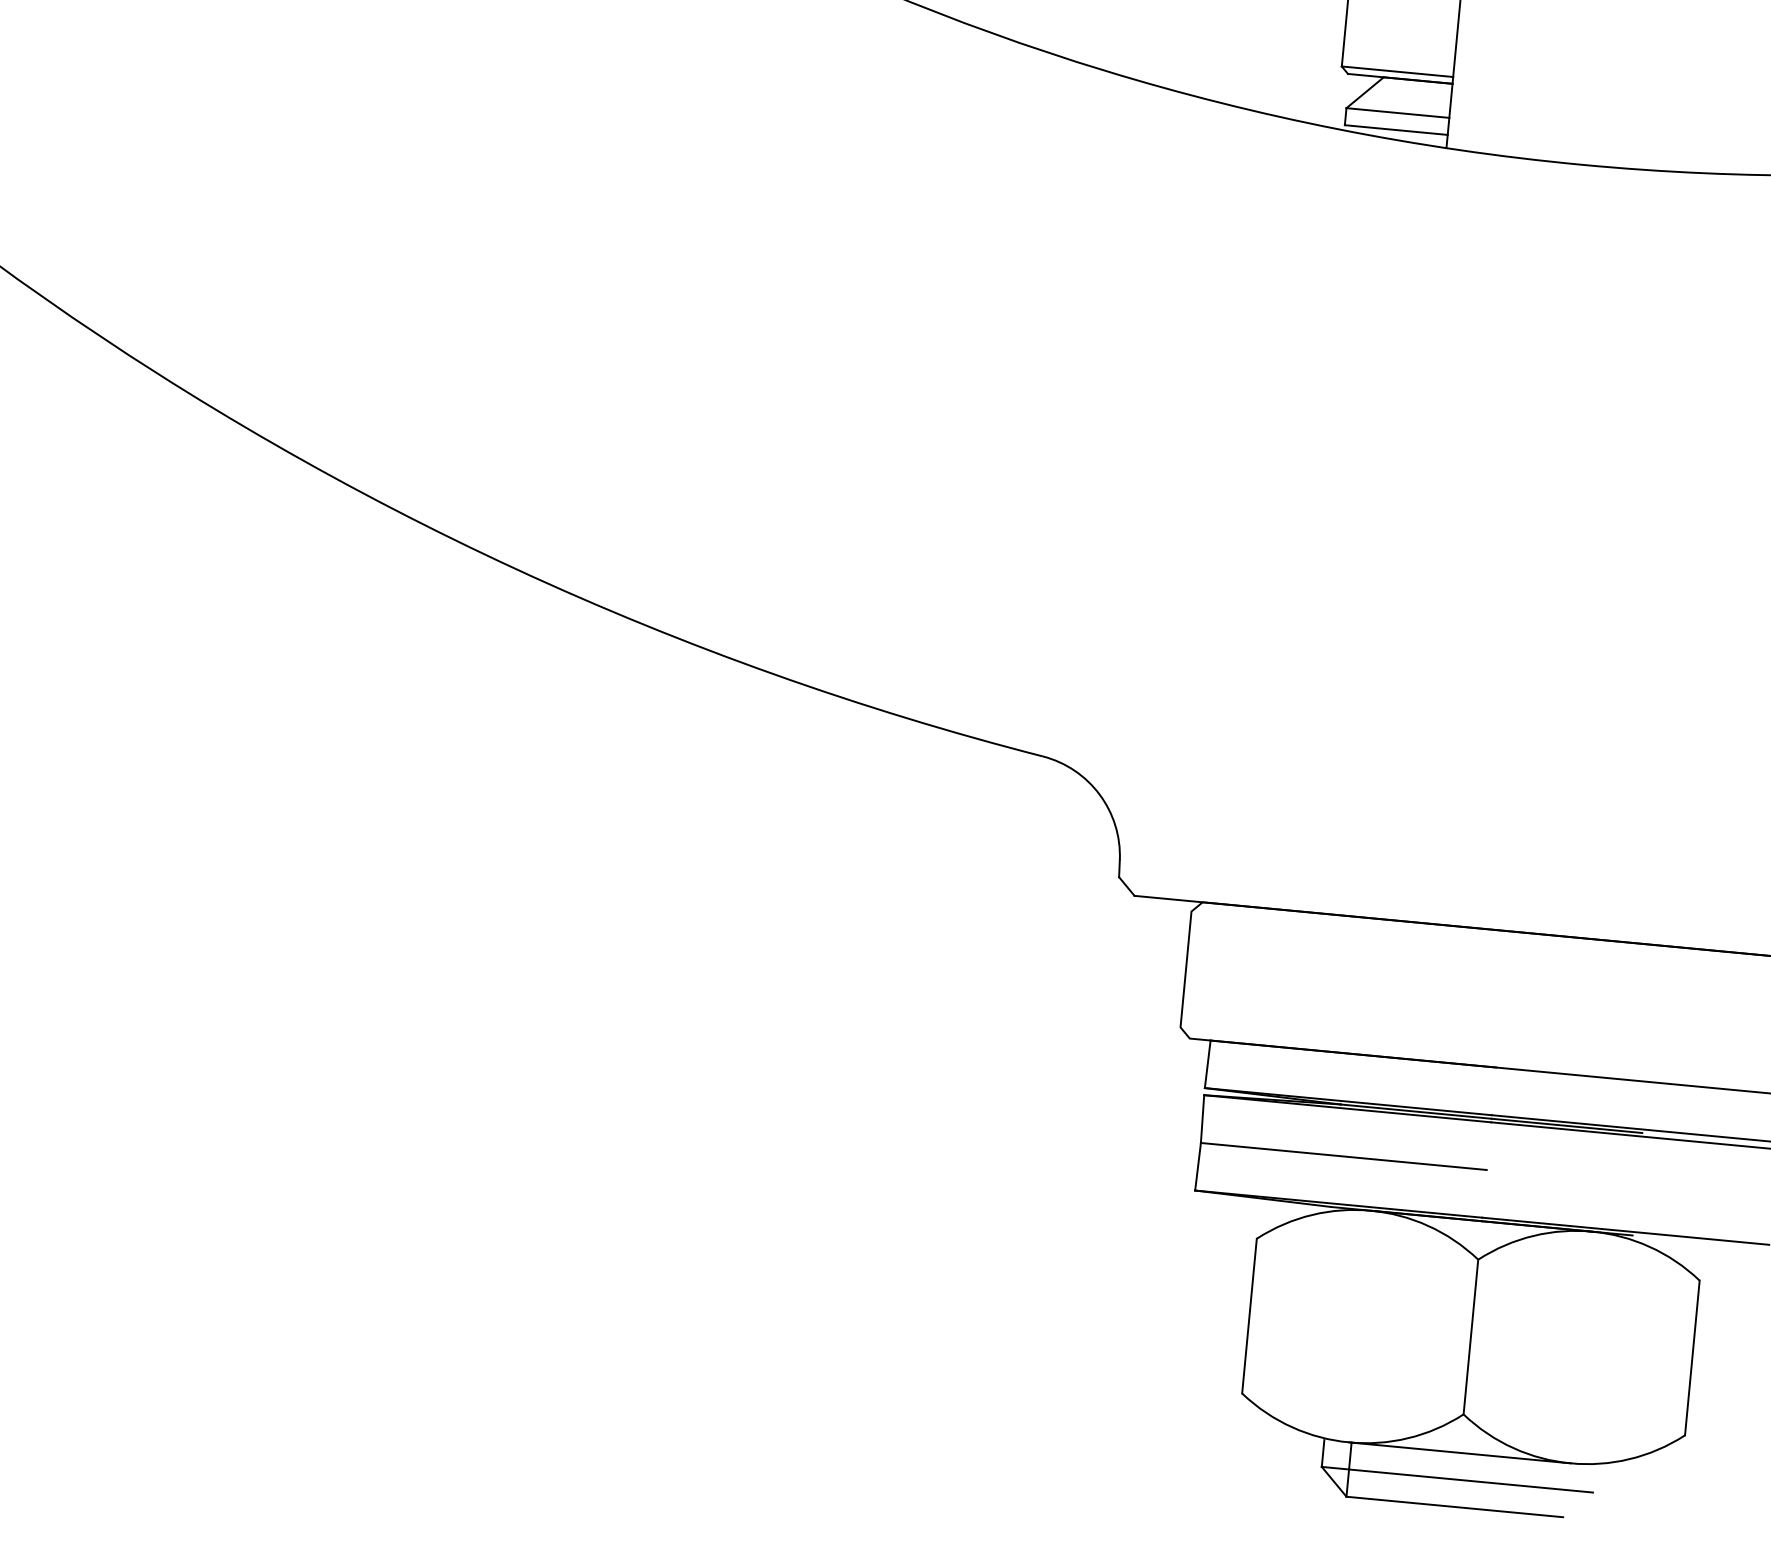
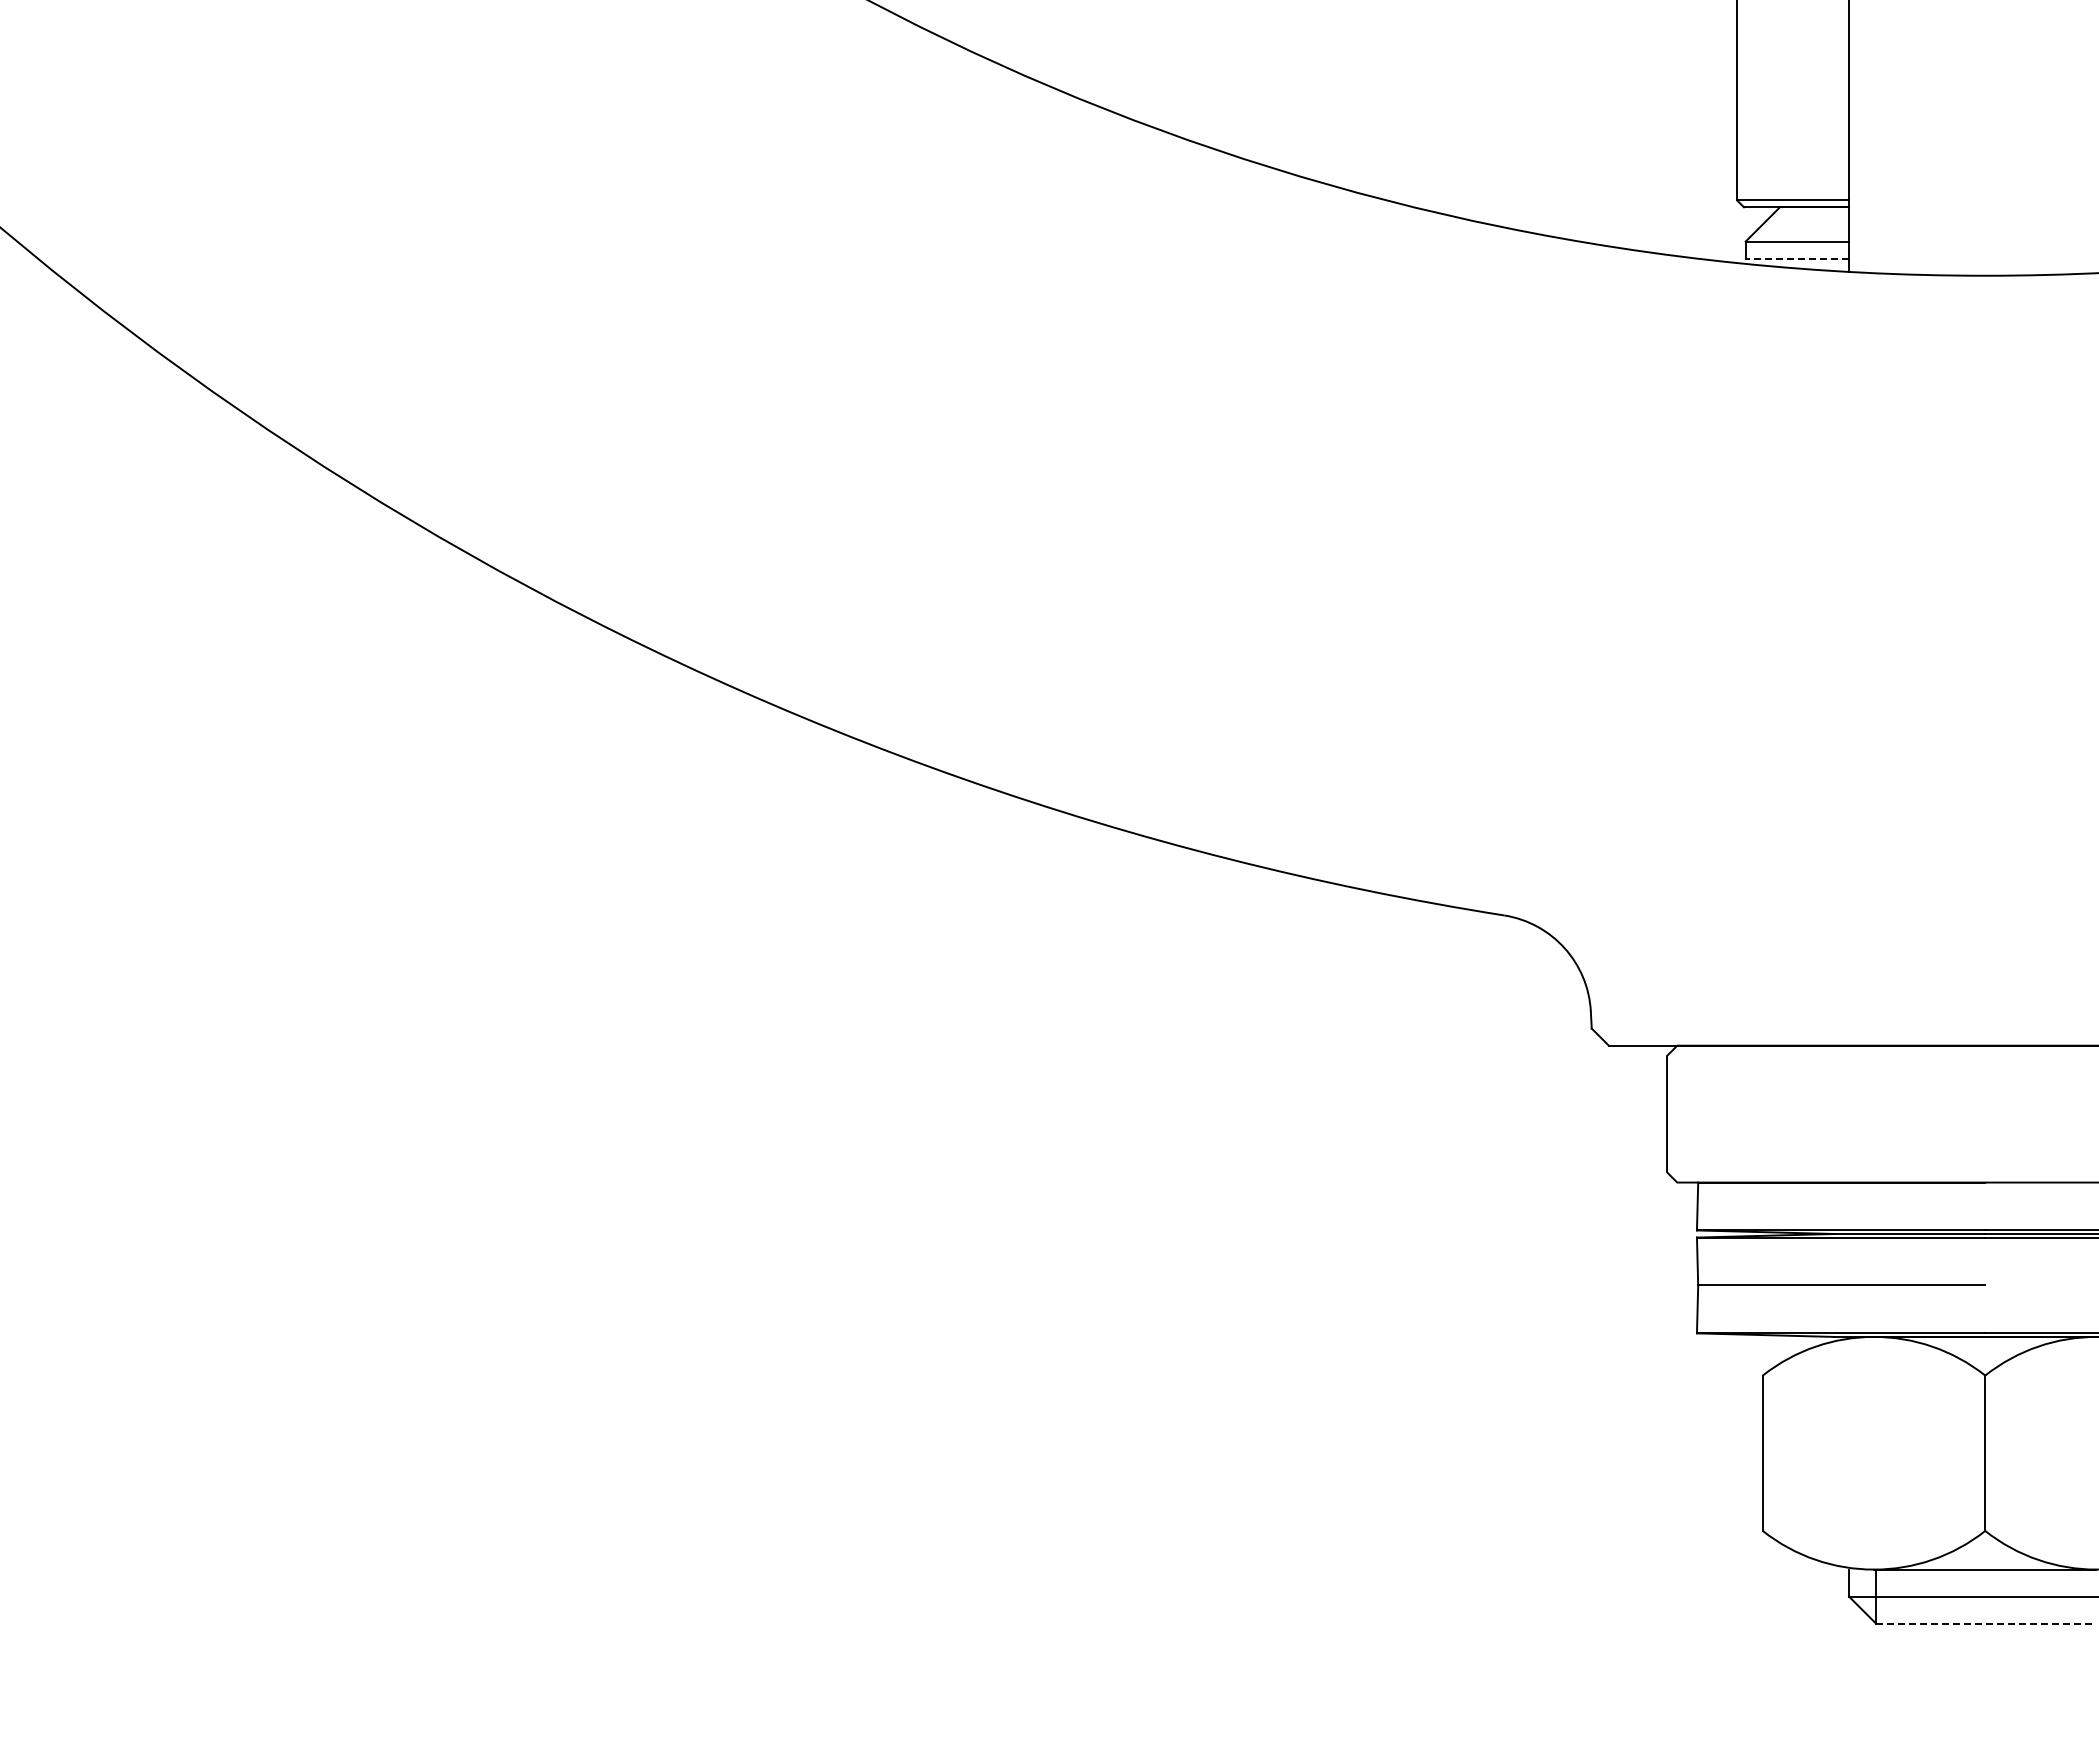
line: (1396, 129) -> (1797, 258), solid -> dashed
line: (1455, 1506) -> (1985, 1623), solid -> dashed

